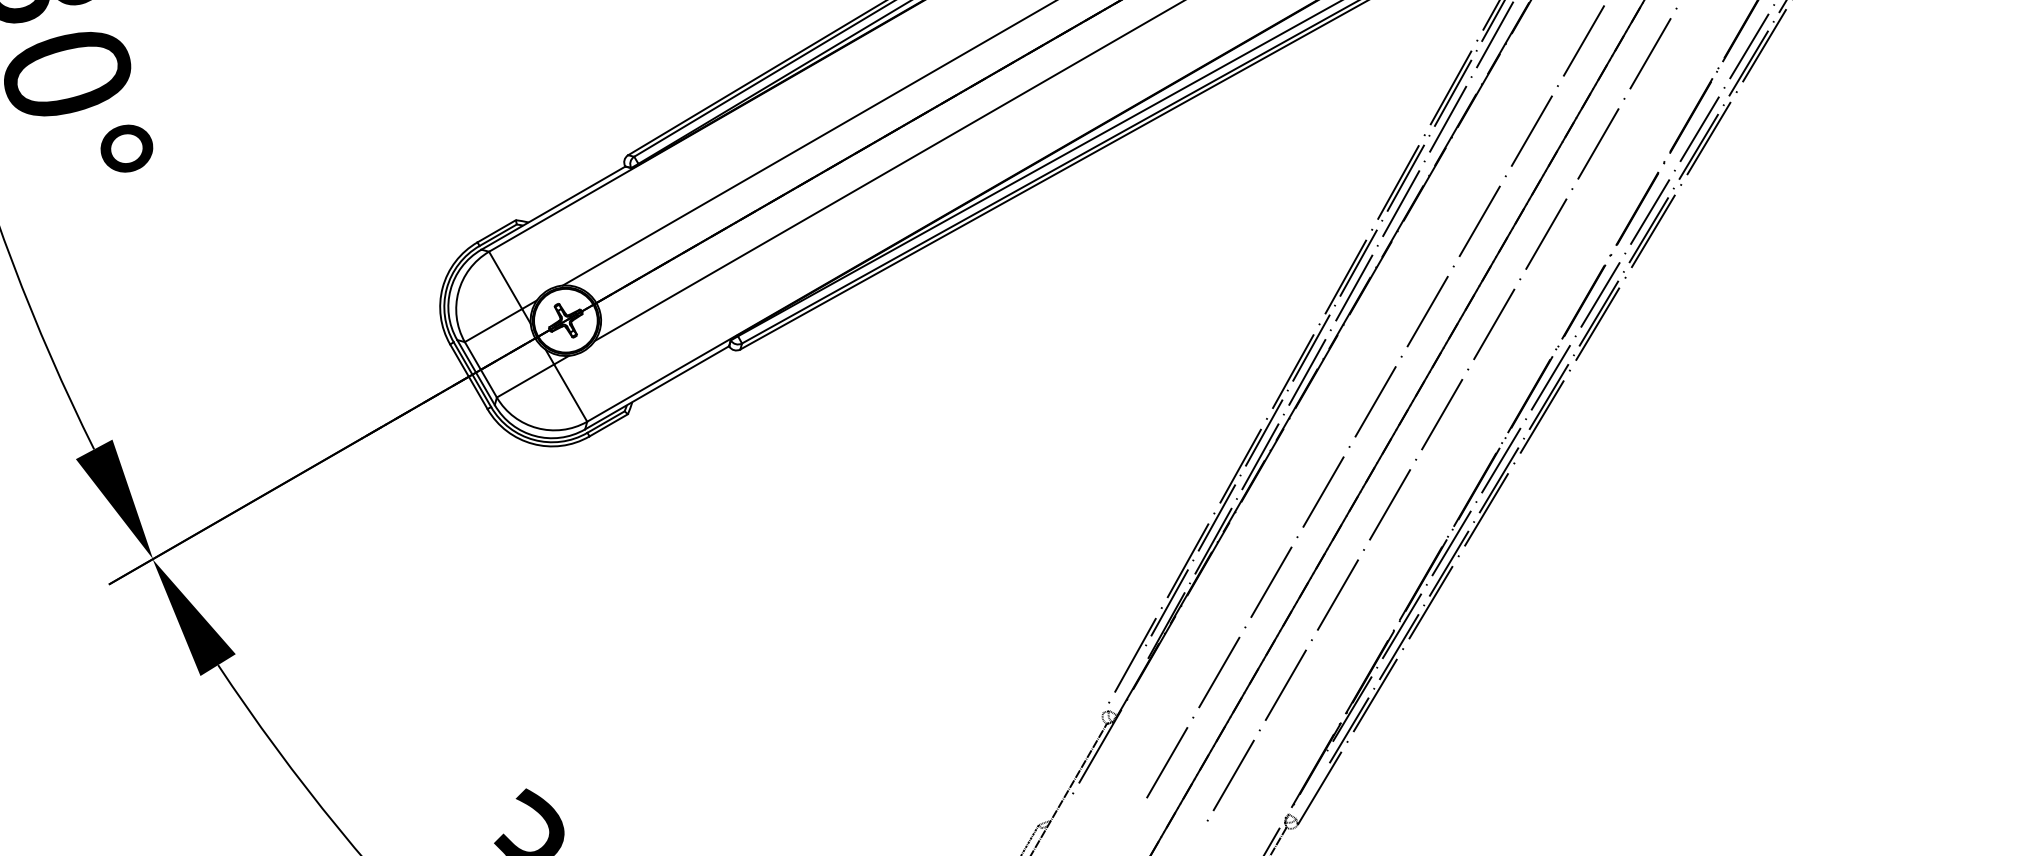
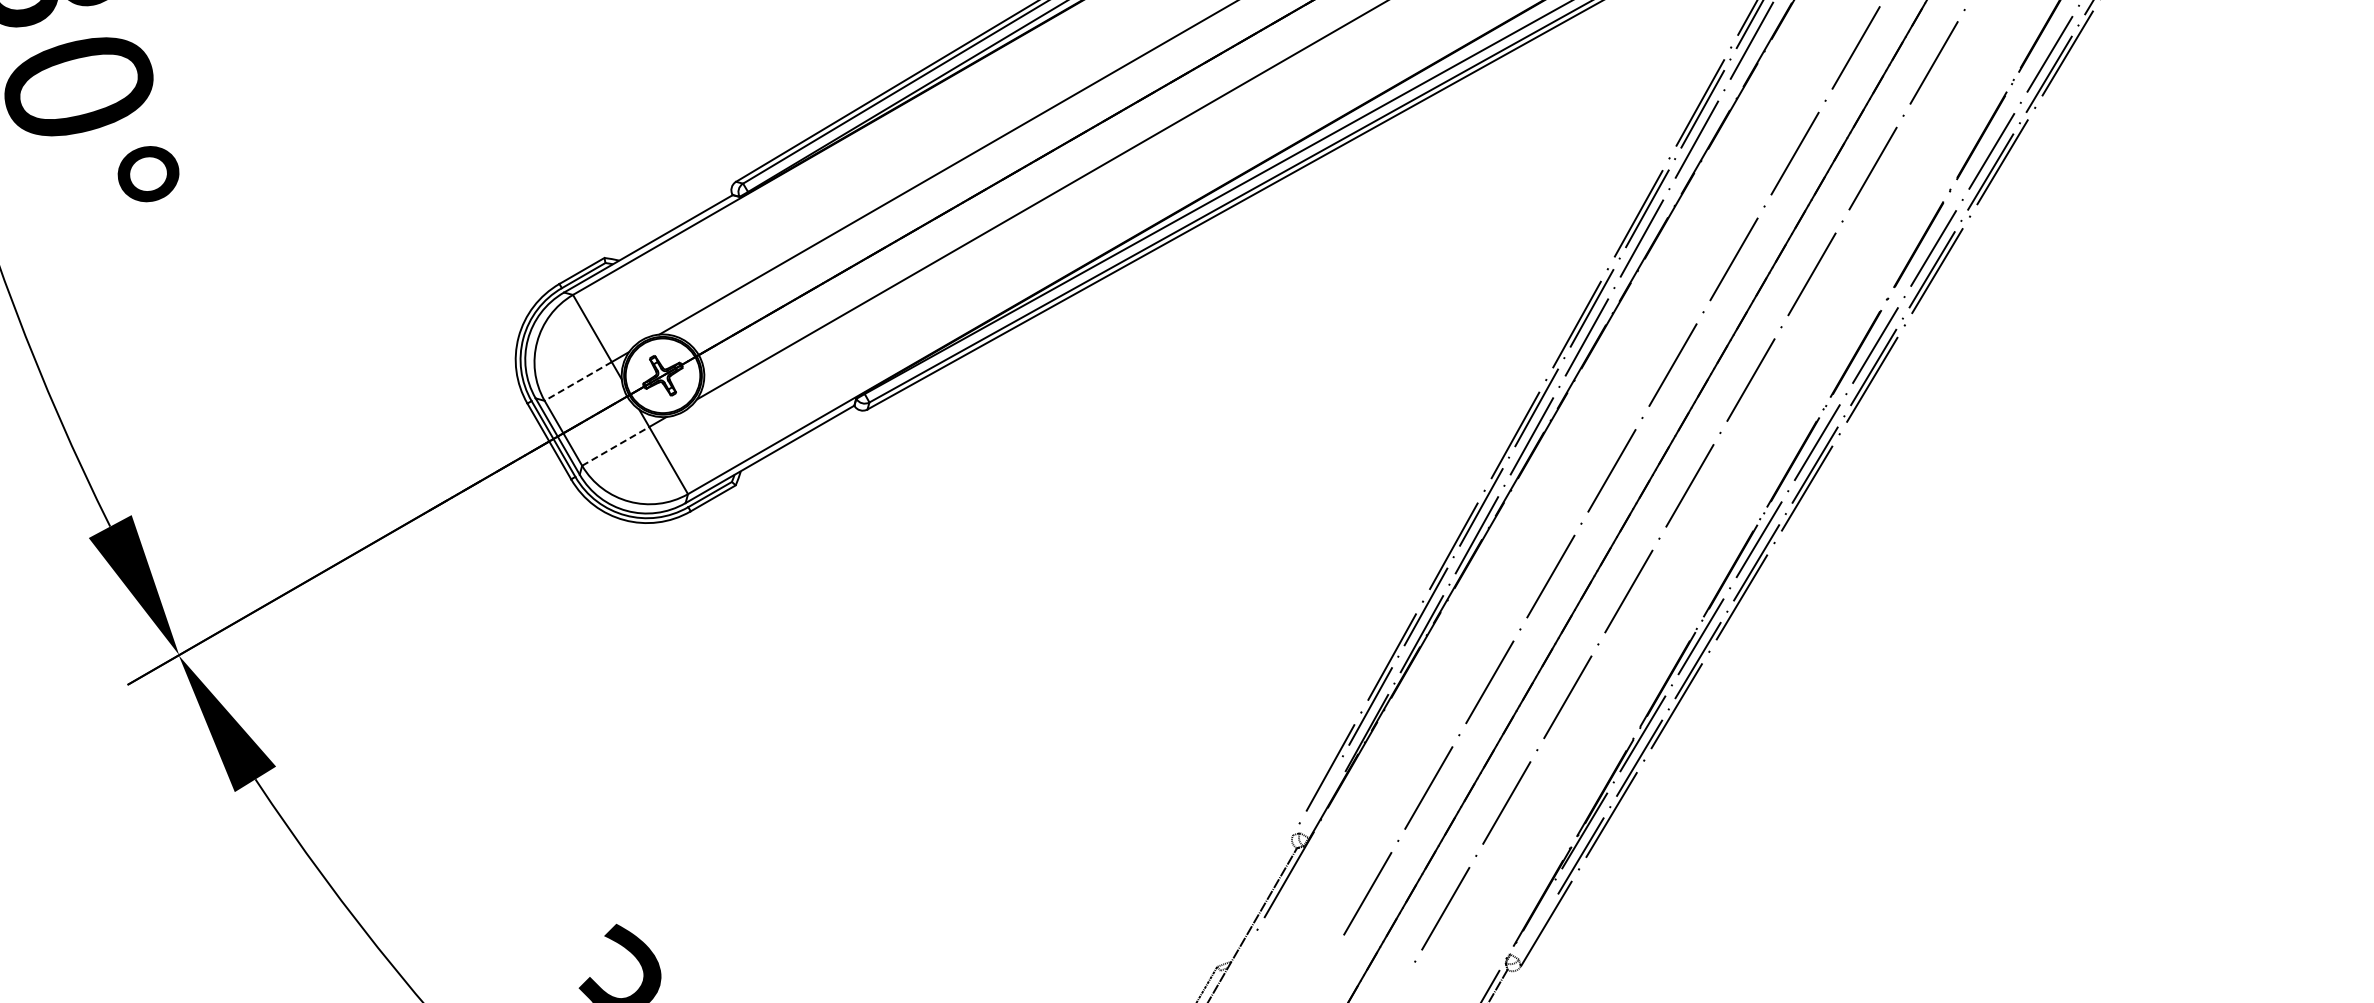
line: (493, 325) -> (578, 381), solid -> dashed
line: (525, 381) -> (615, 446), solid -> dashed

